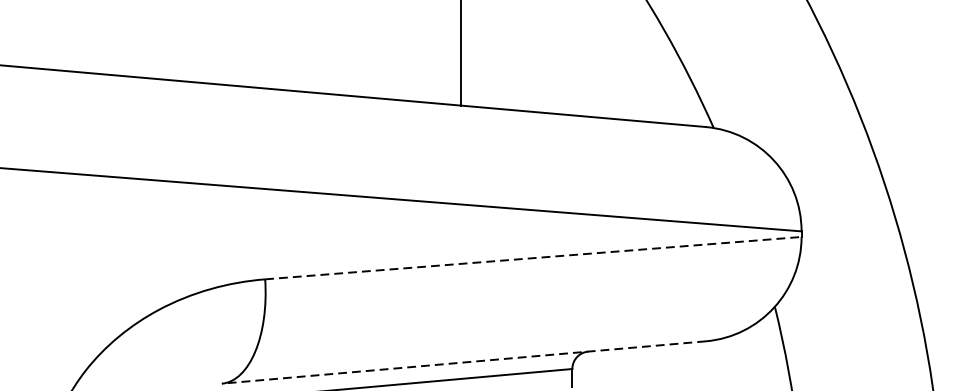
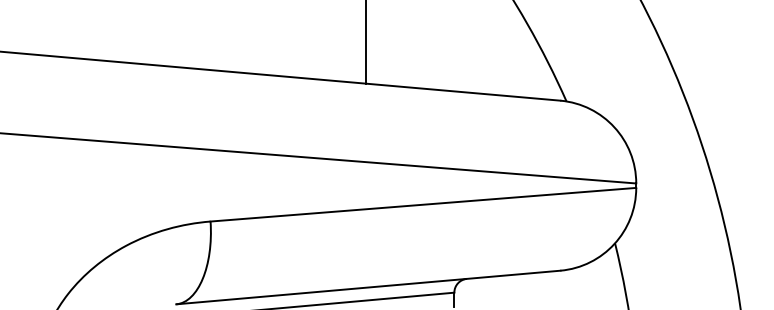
line: (533, 257) -> (423, 204), dashed -> solid
line: (464, 362) -> (368, 287), dashed -> solid

